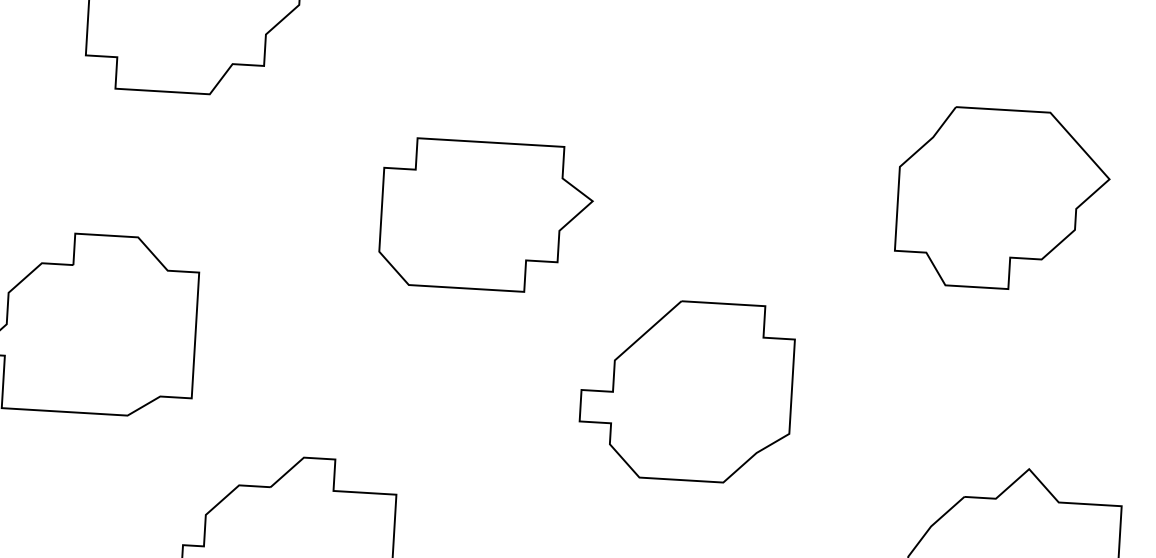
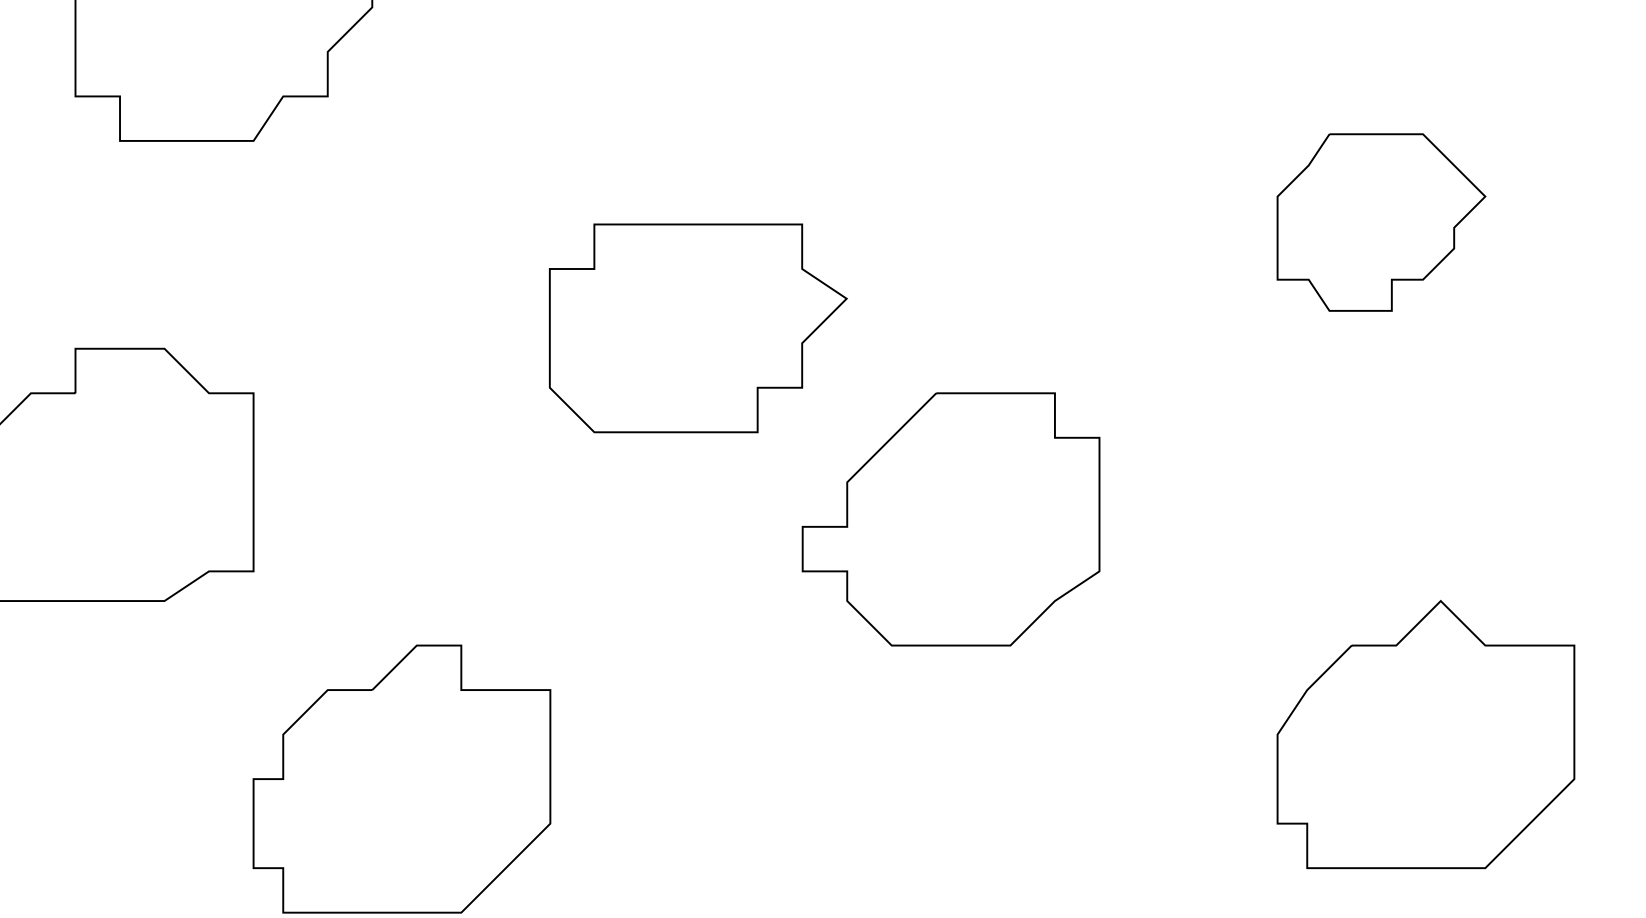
part: (1003, 199) -> (1381, 222), size x0.7
part: (486, 216) -> (698, 328), moved

